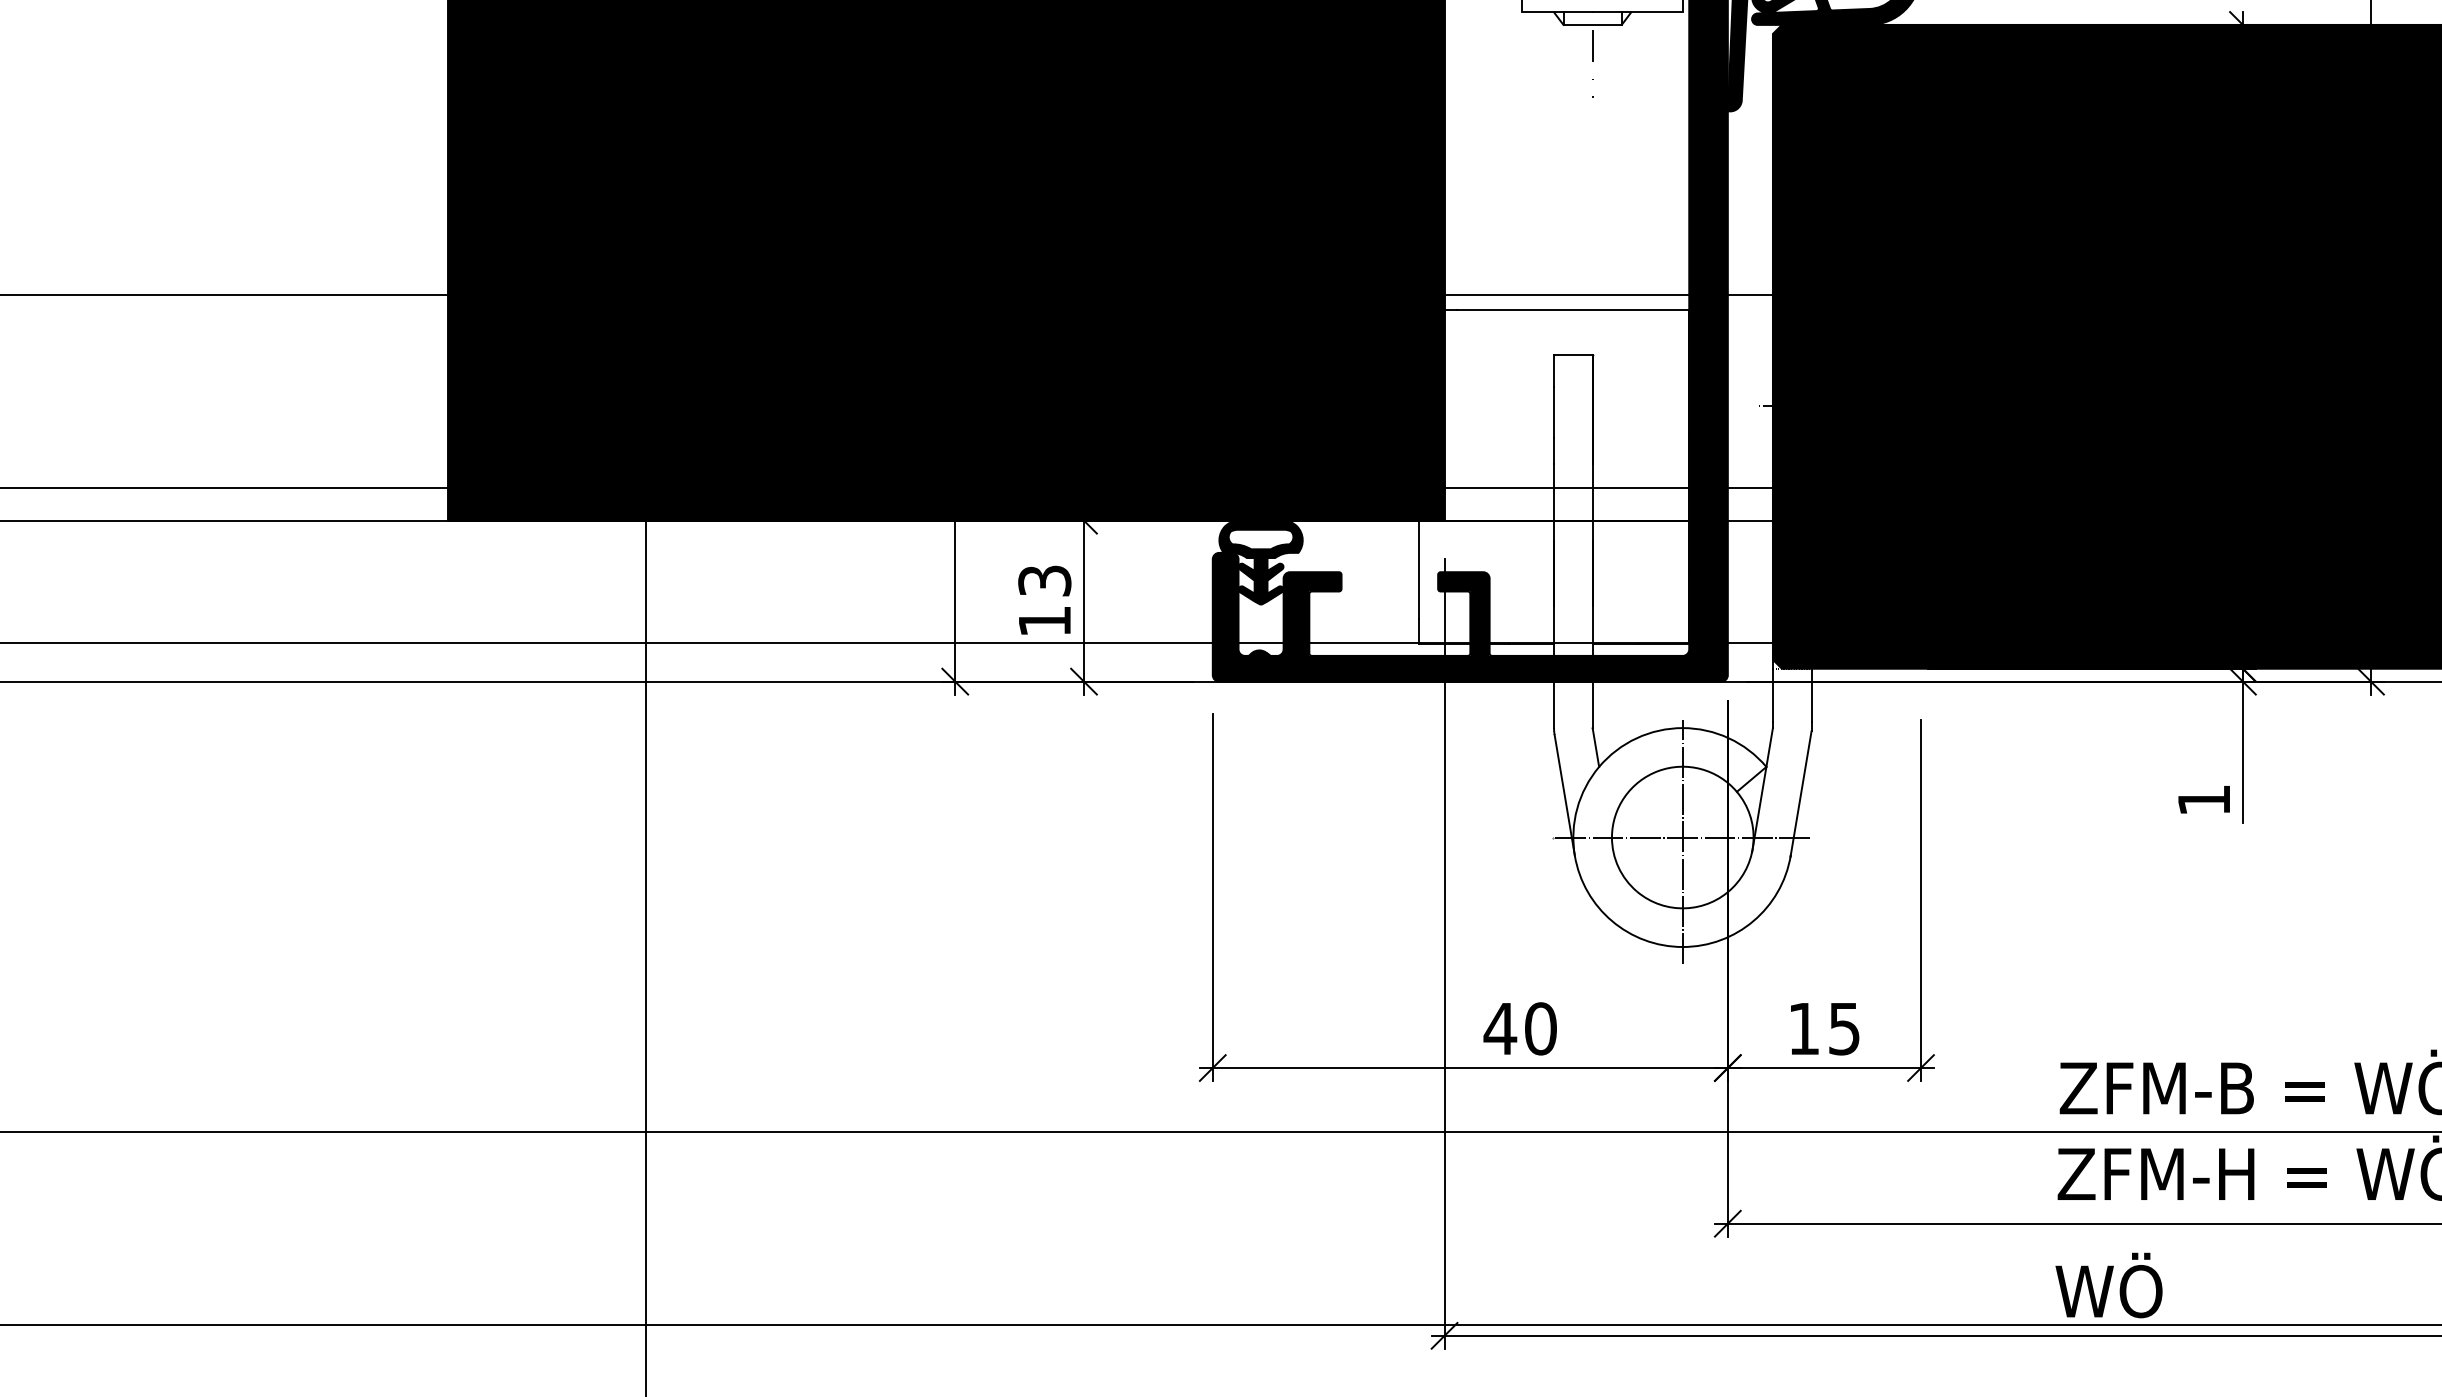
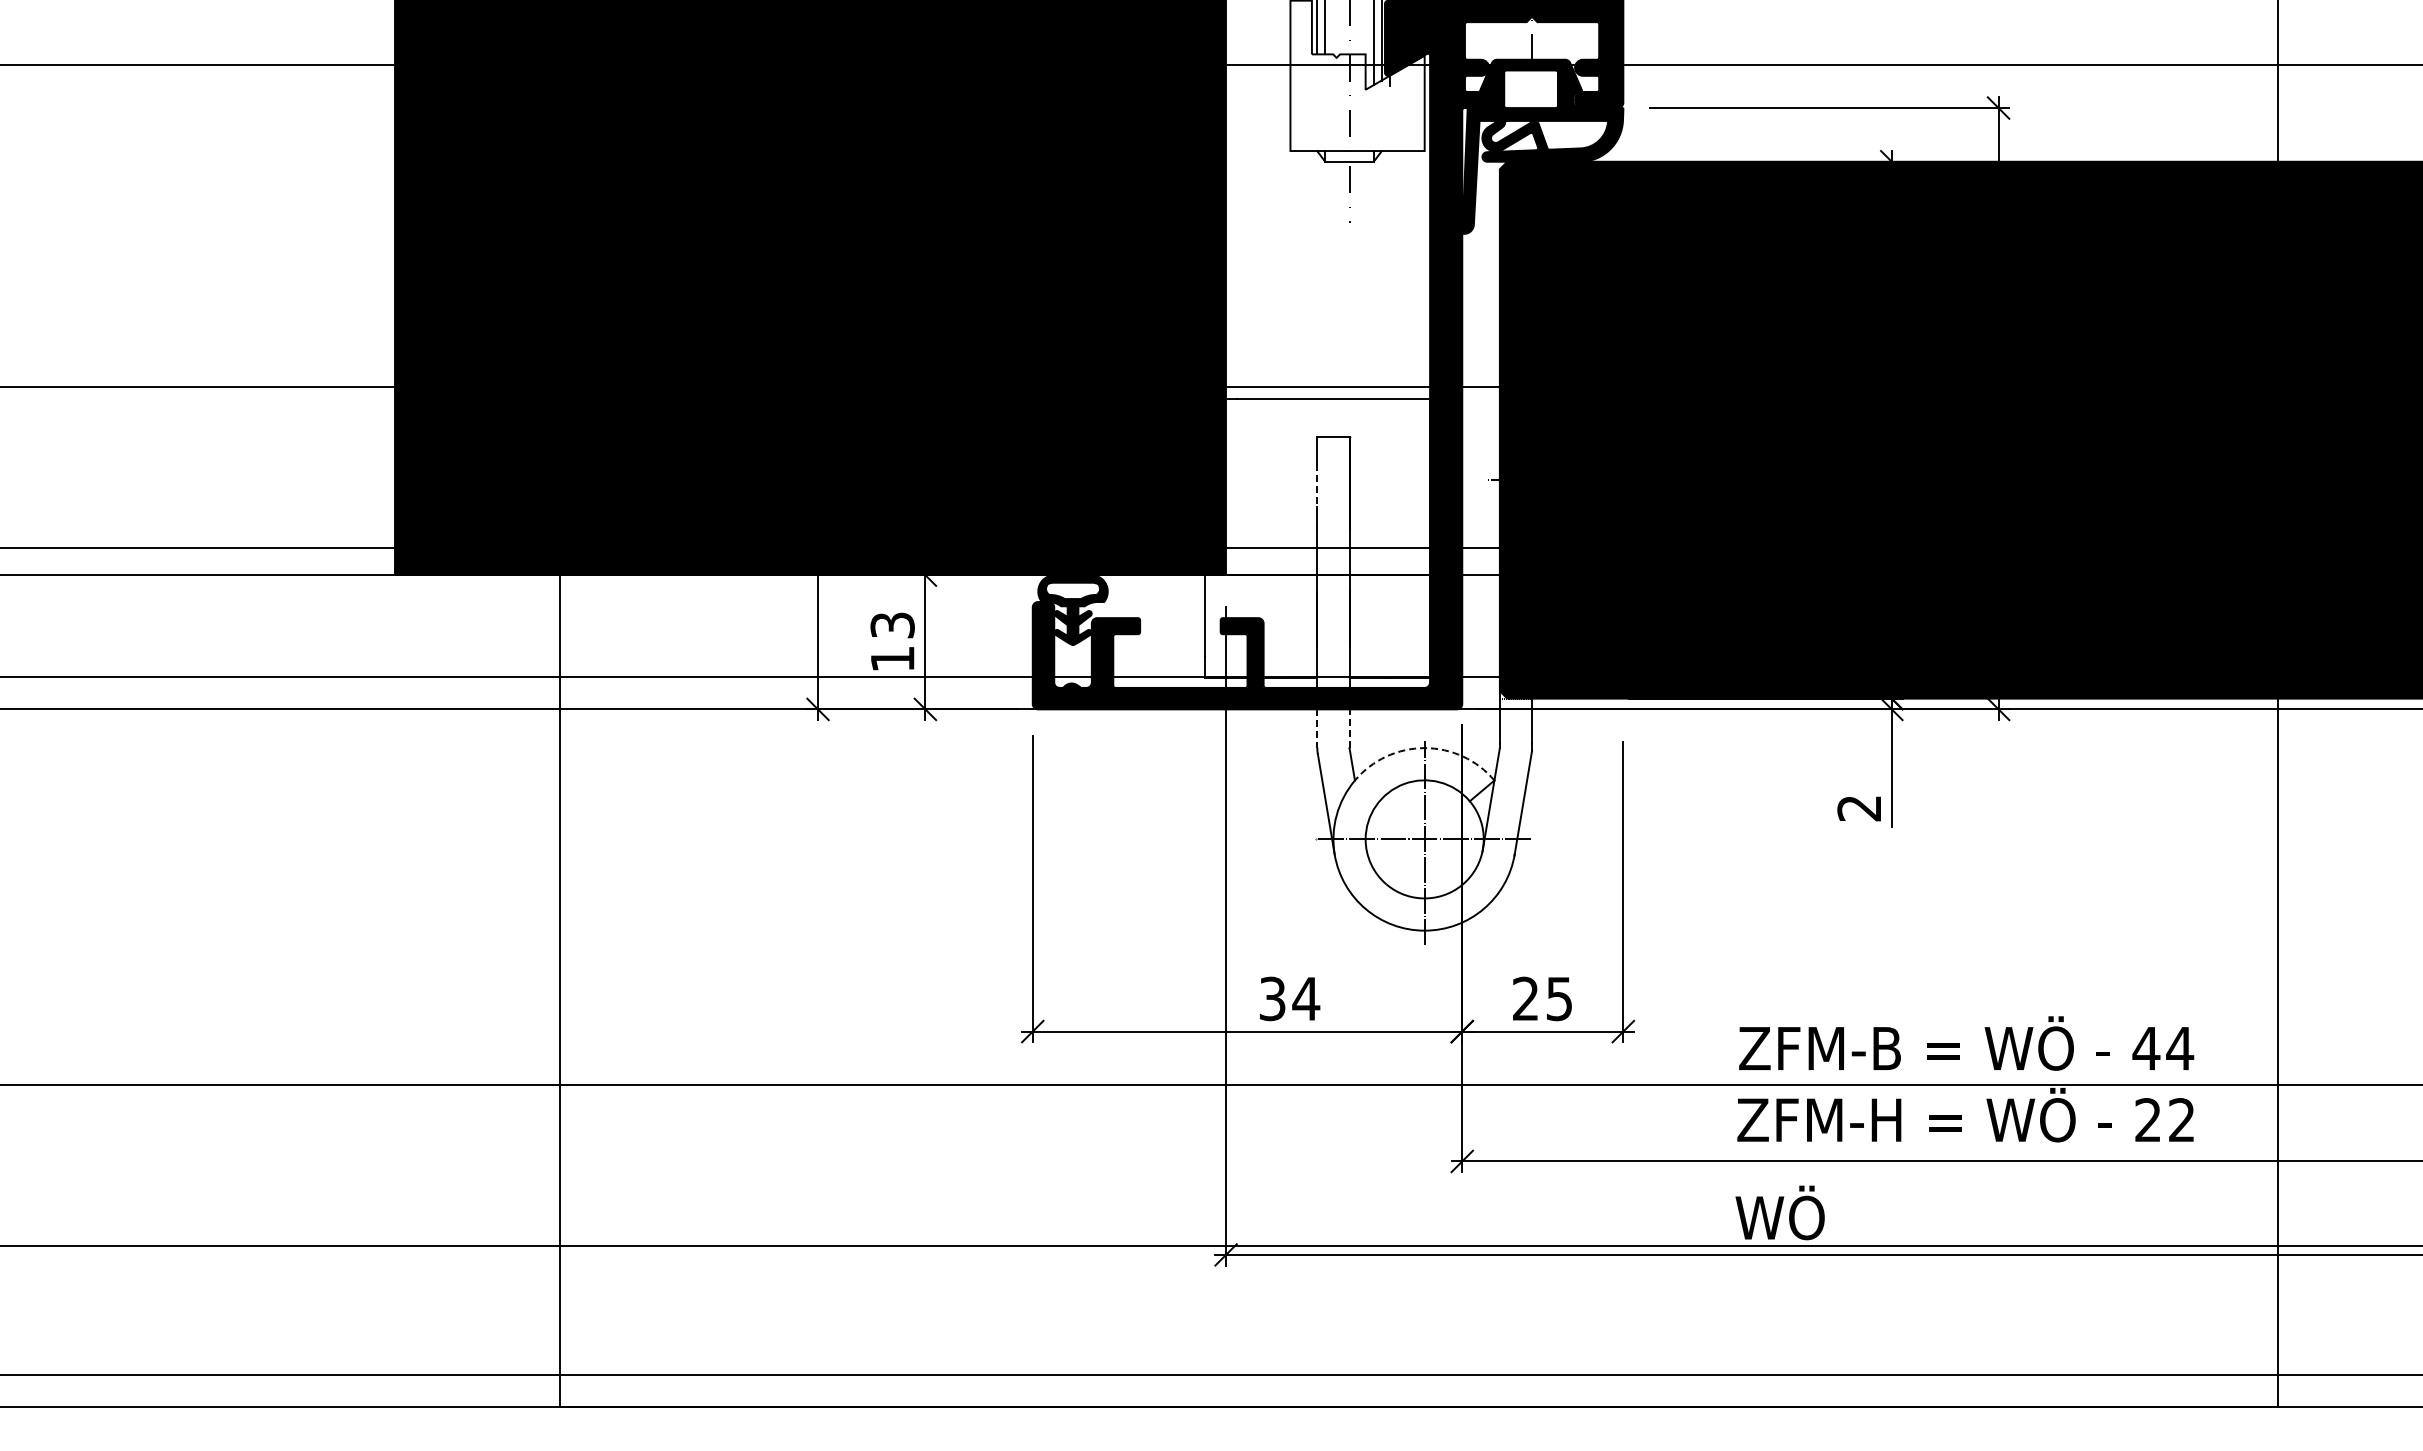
line: (1554, 413) -> (1317, 485), solid -> dashed
line: (1592, 704) -> (1349, 728), solid -> dashed
line: (1554, 705) -> (1317, 729), solid -> dashed
arc: (1682, 728) -> (1424, 748), solid -> dashed
text: (2203, 800) -> (1858, 808), 1 -> 2
text: (1520, 1028) -> (1289, 998), 40 -> 34
text: (1803, 1028) -> (1525, 998), 15 -> 25

